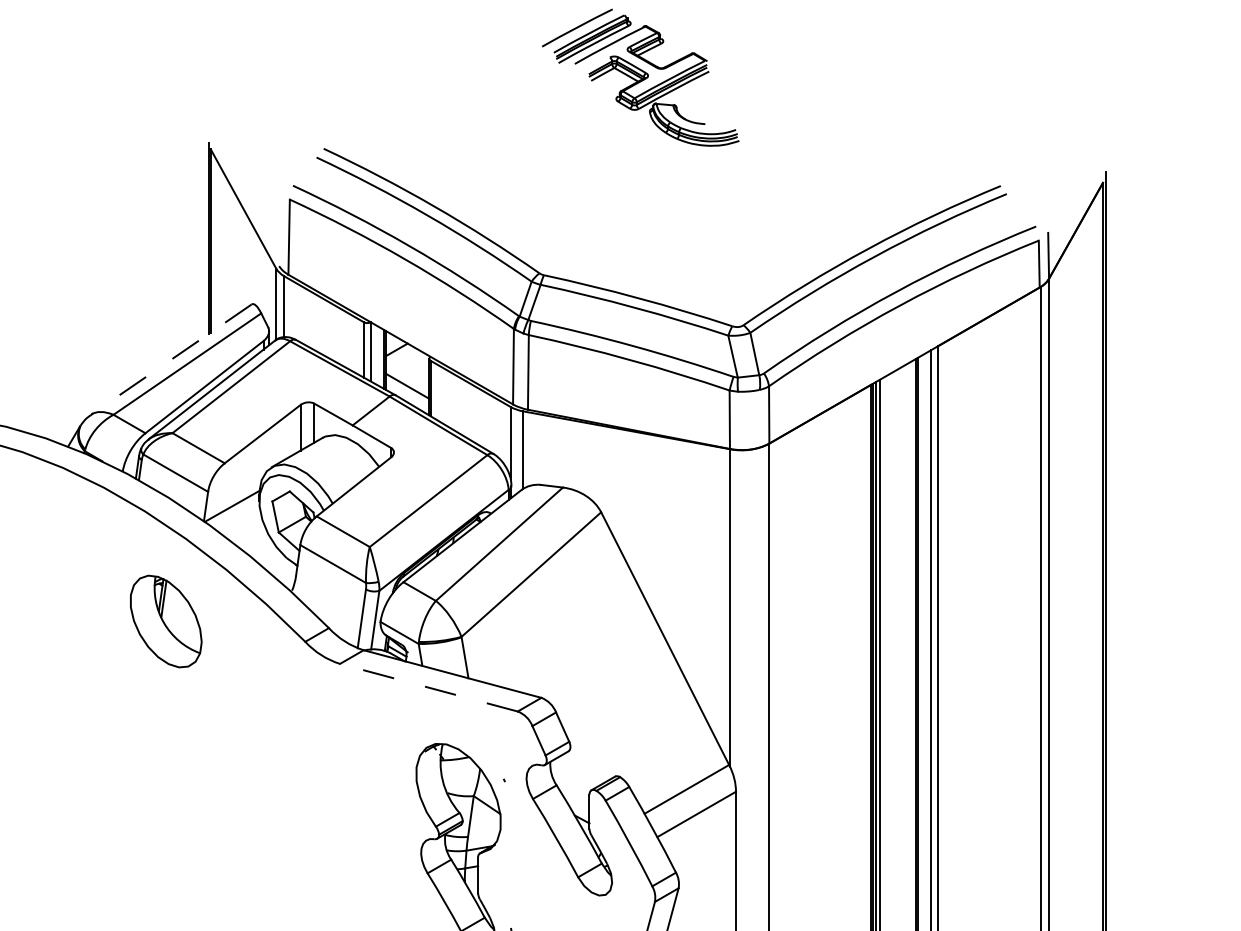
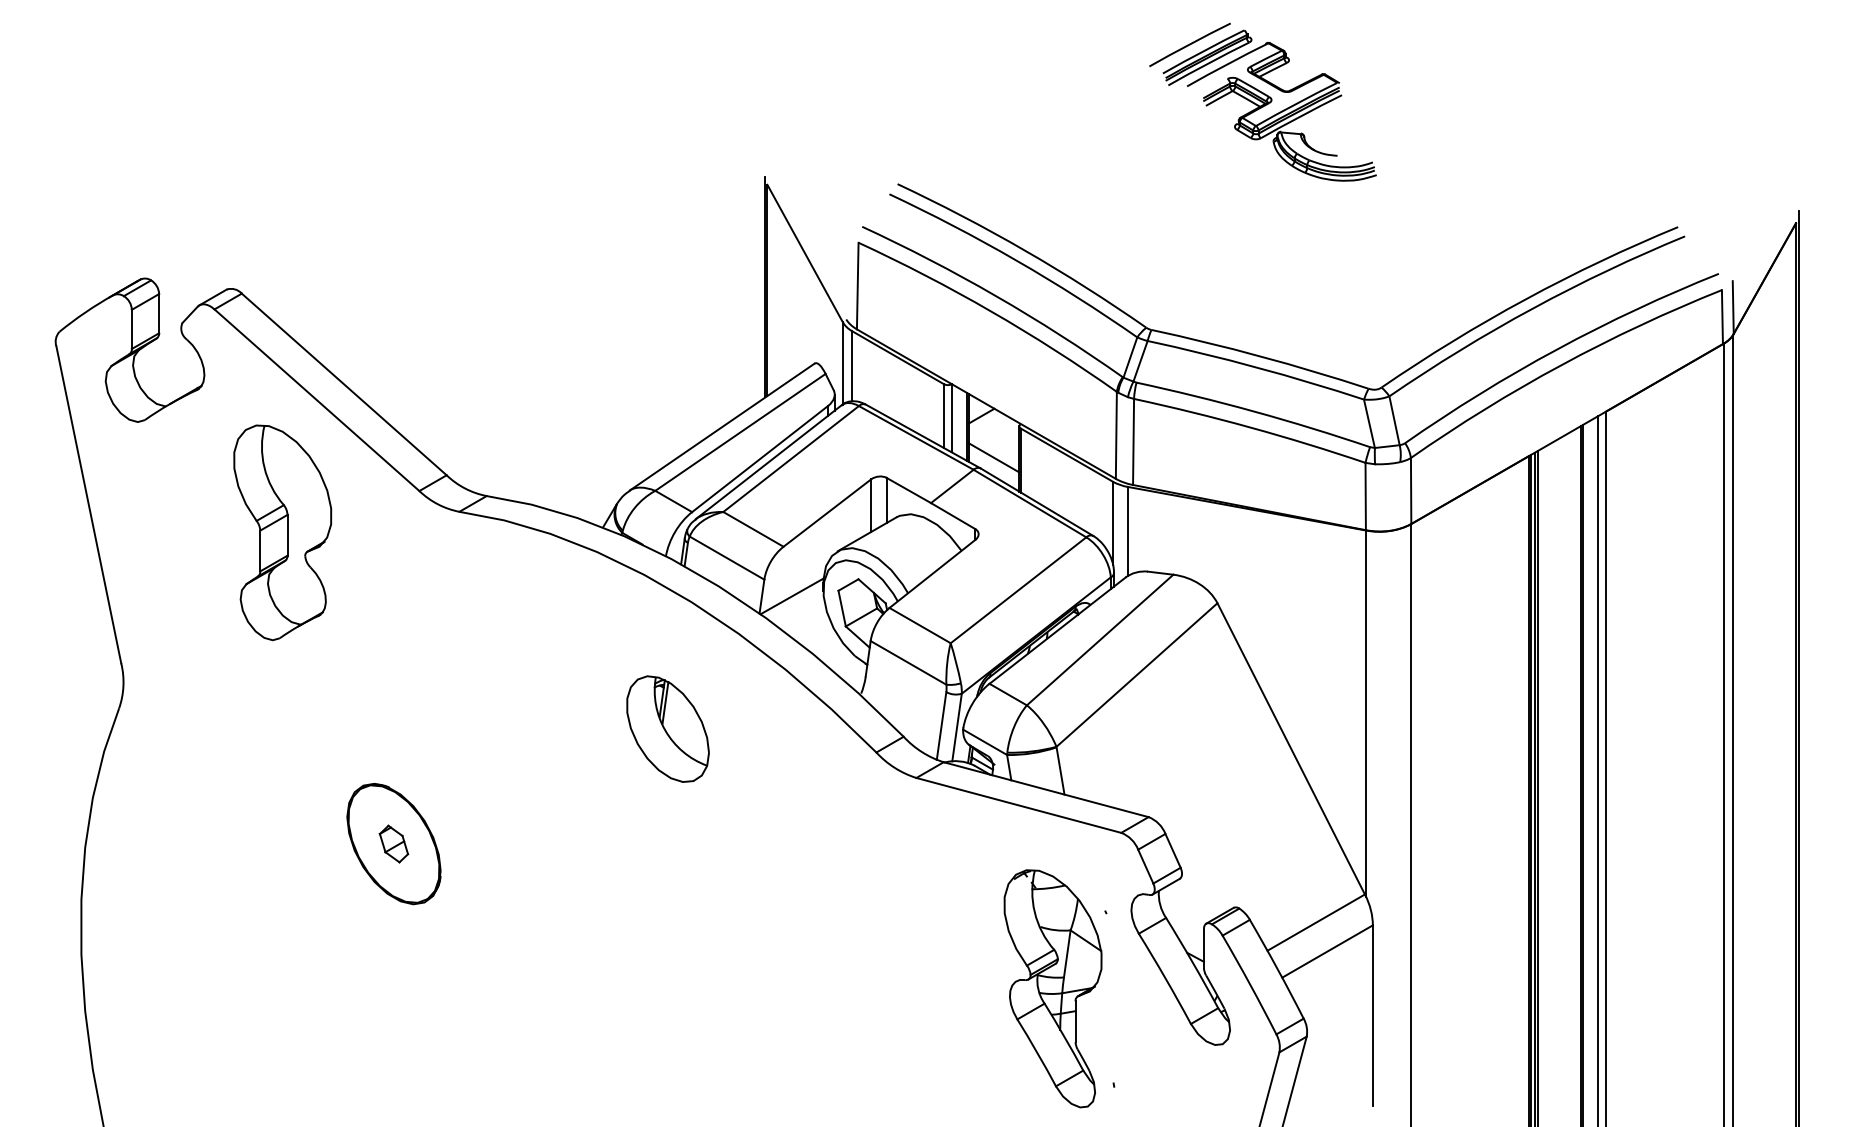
line: (170, 359) -> (721, 427), dashed -> solid
part: (165, 620) -> (667, 728), moved
line: (428, 687) -> (1018, 805), dashed -> solid

